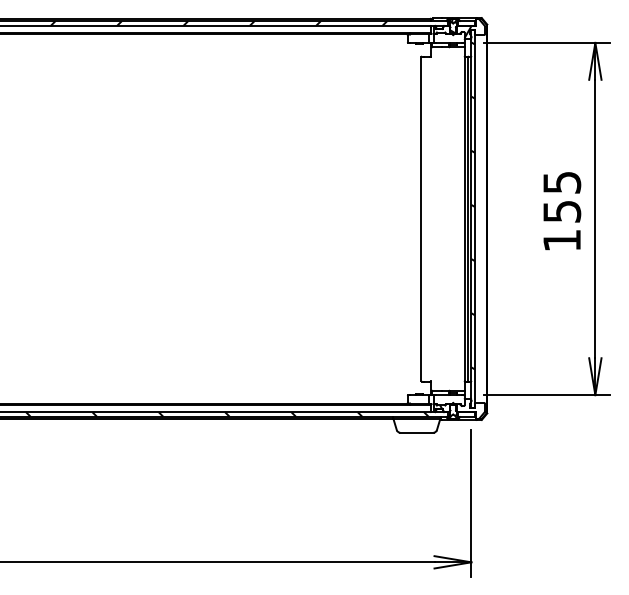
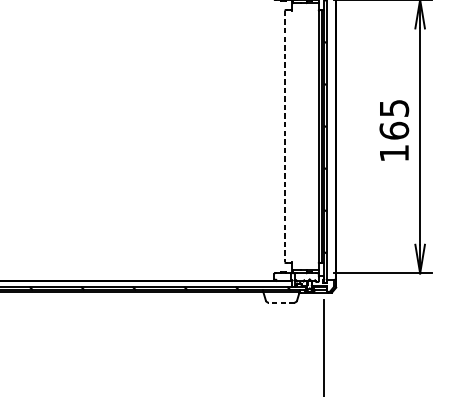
text: (562, 211) -> (394, 130), 155 -> 165
line: (421, 219) -> (285, 136), solid -> dashed
line: (416, 432) -> (281, 302), solid -> dashed

